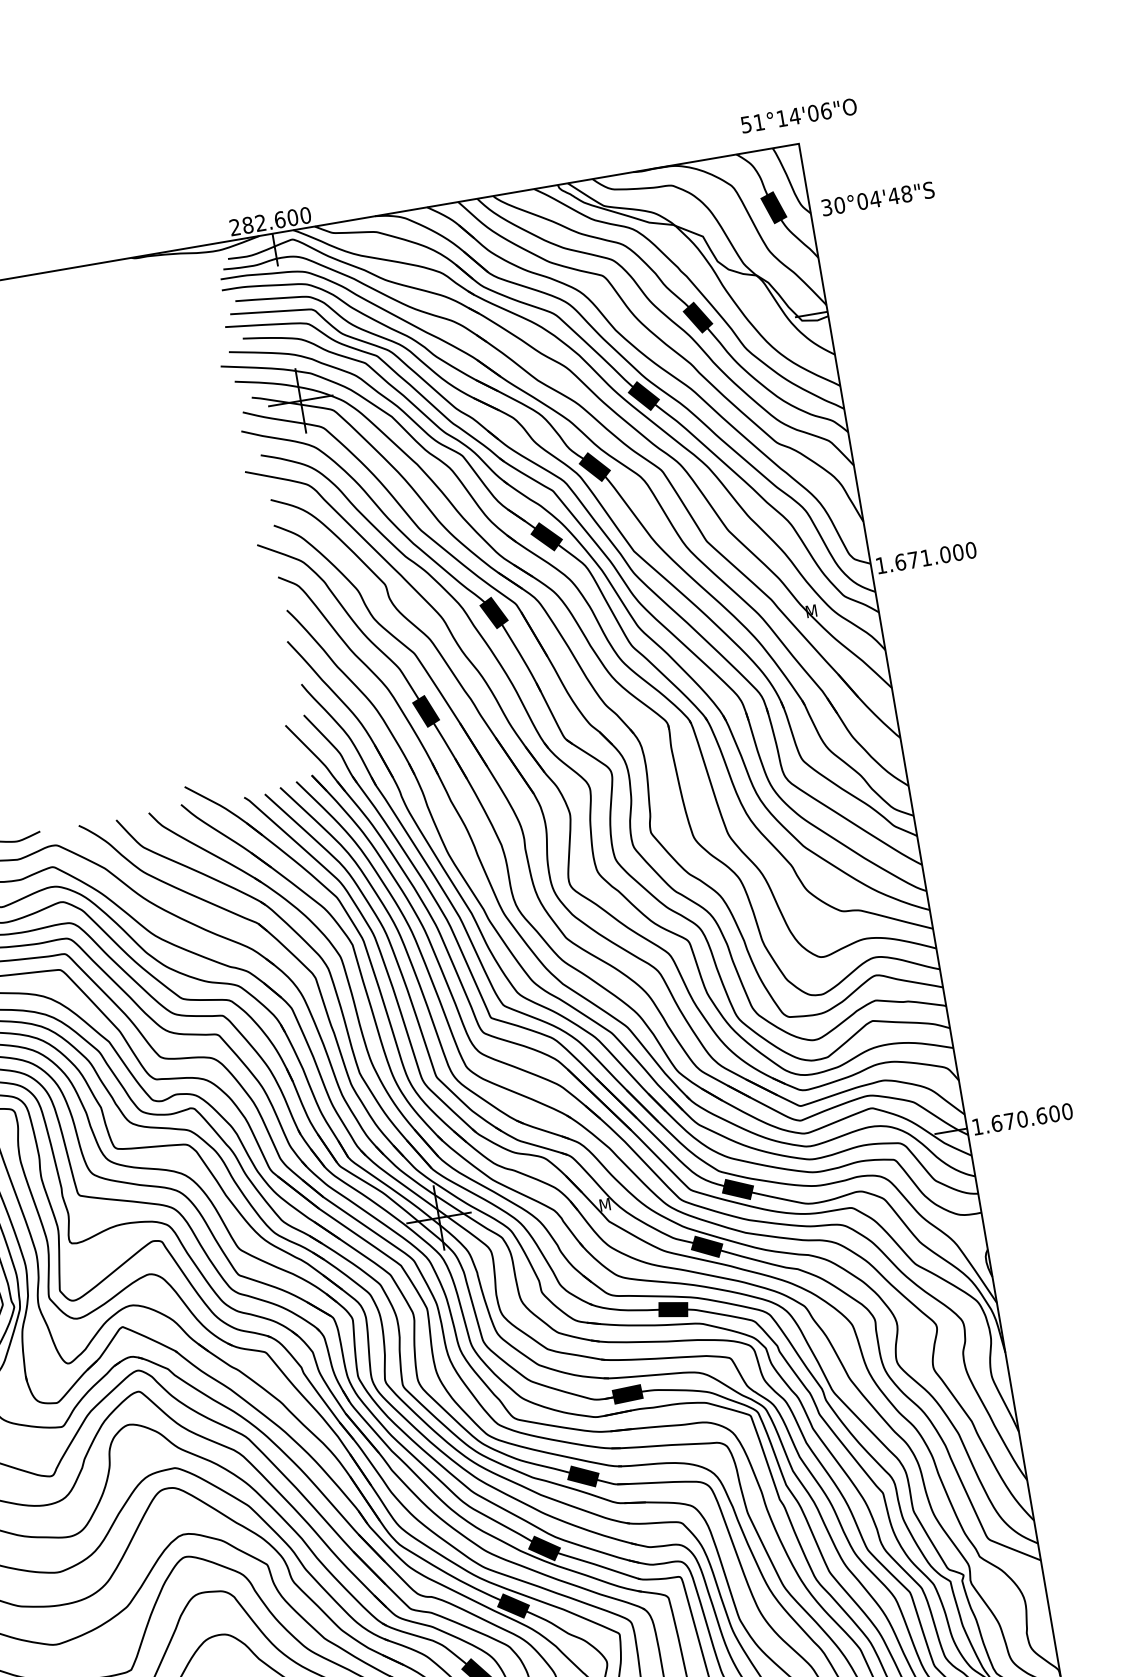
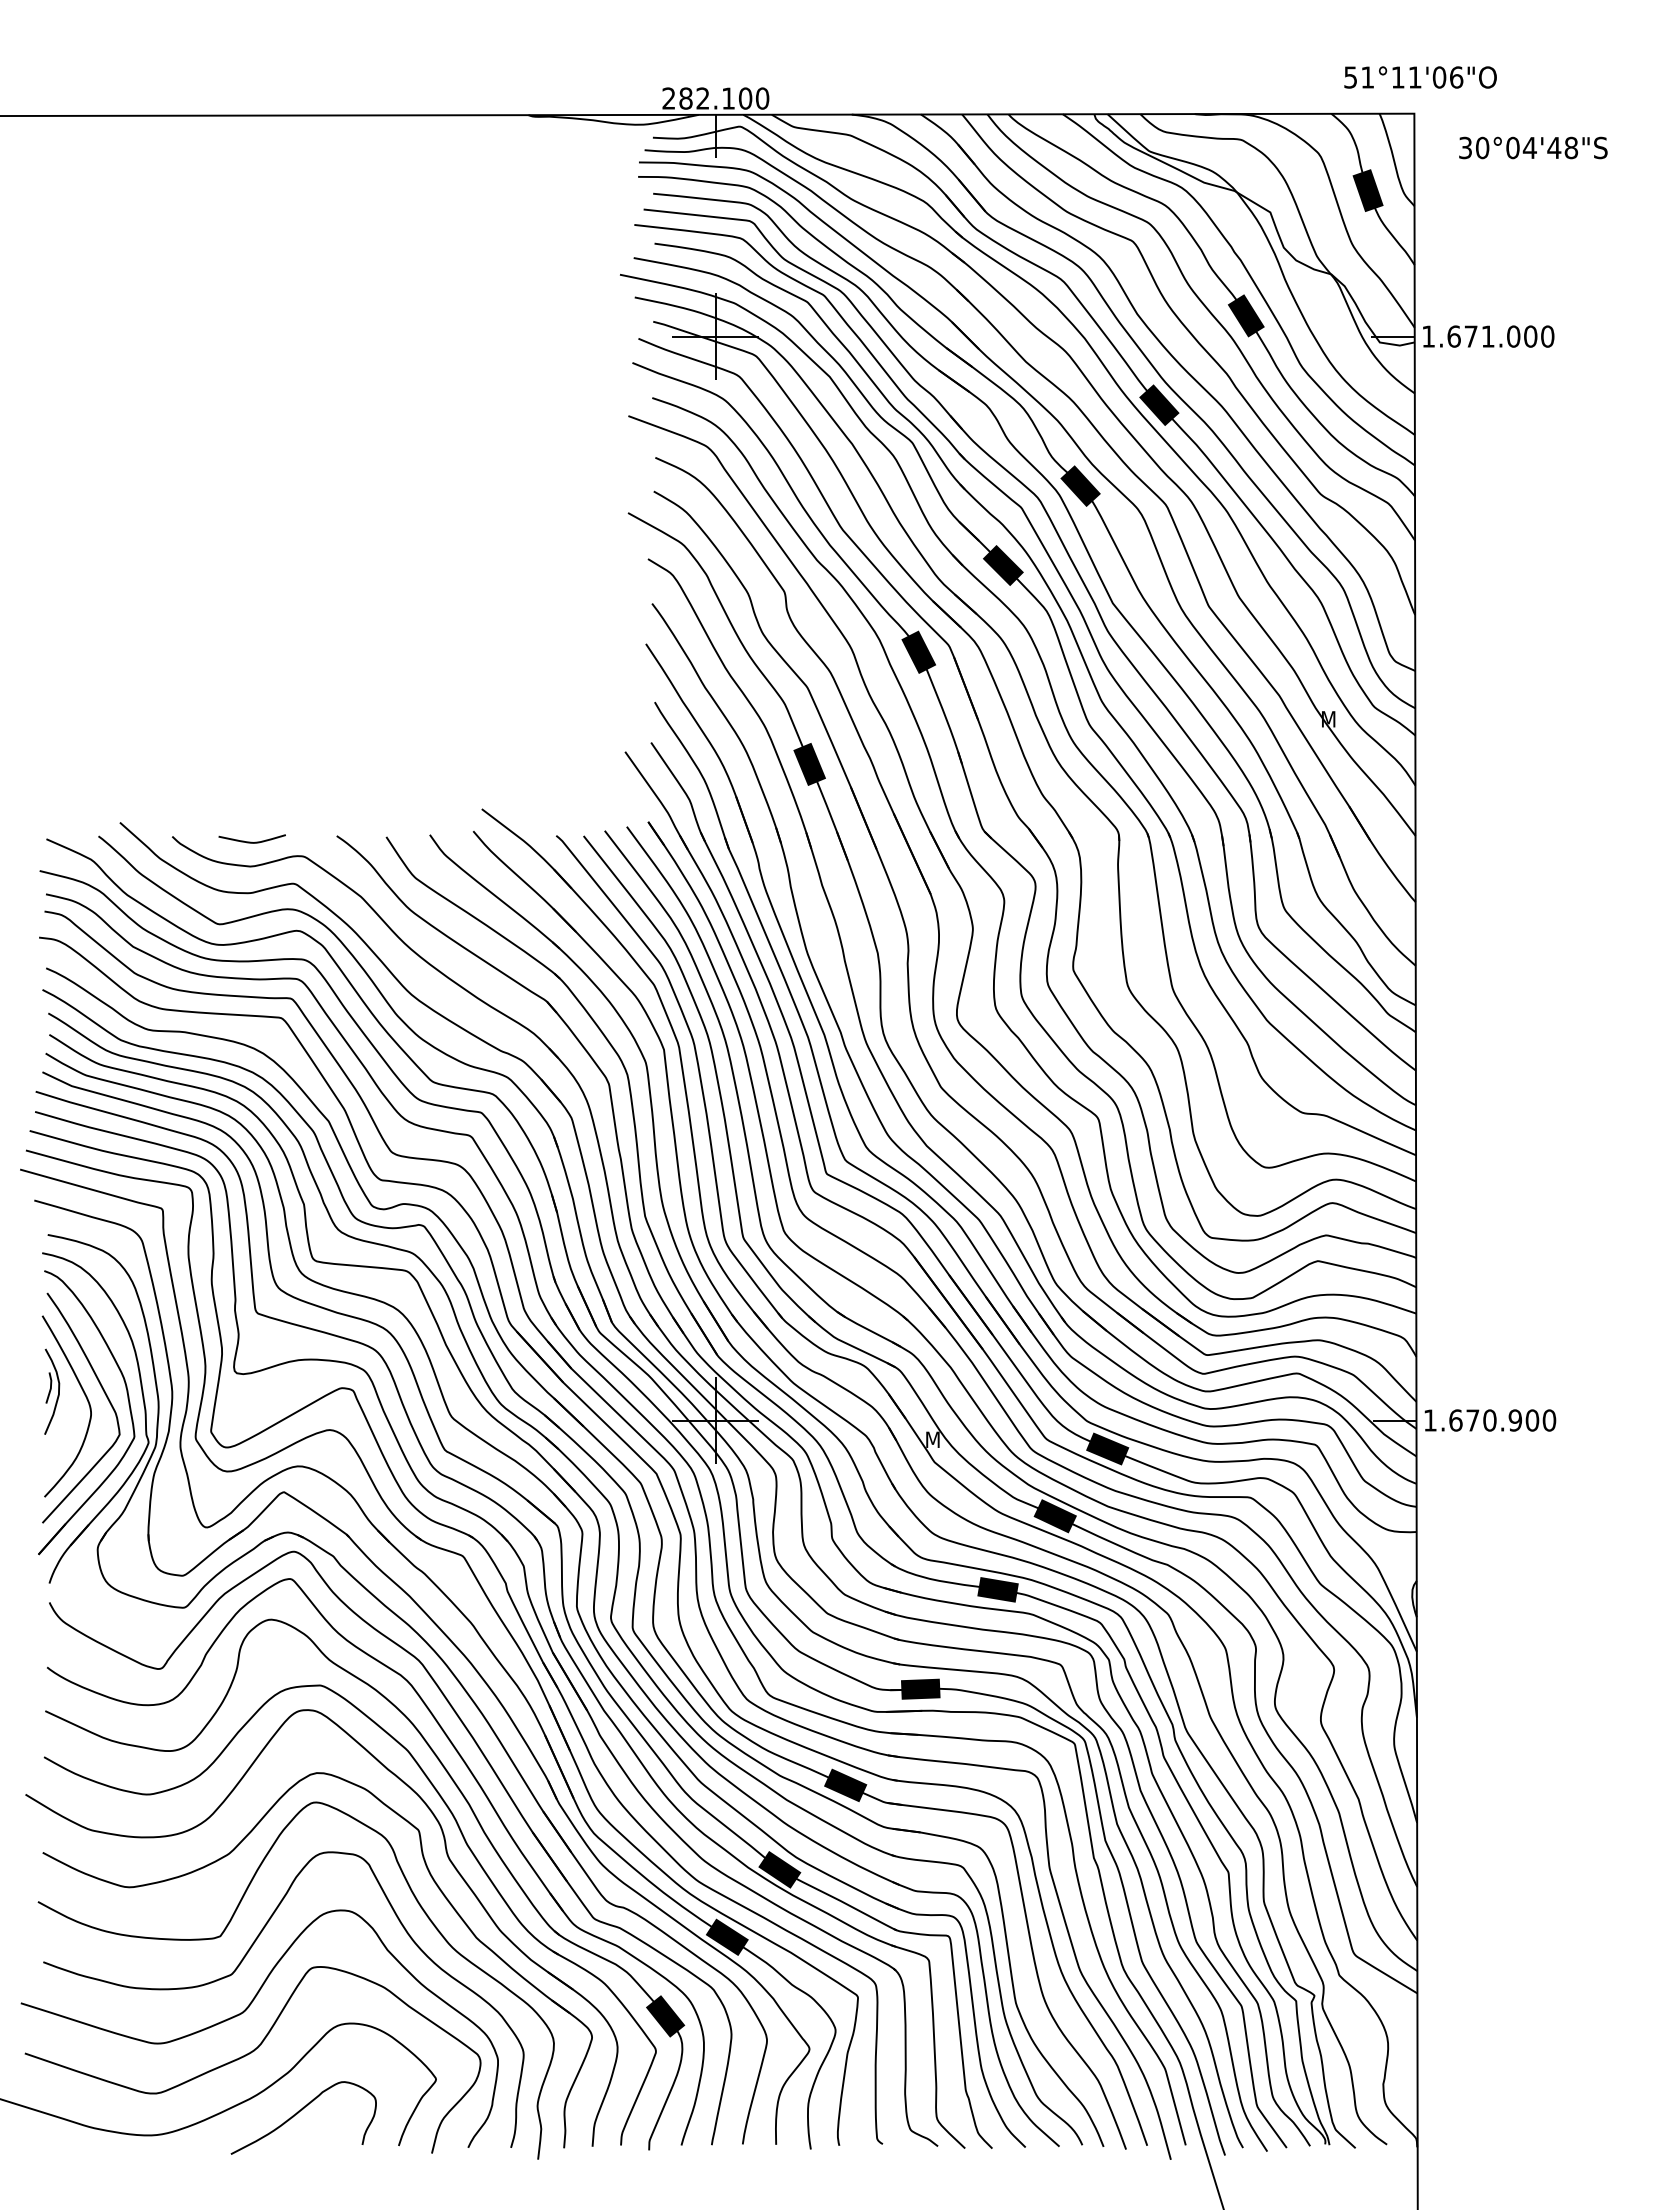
text: (795, 116) -> (1415, 77), 51°14'06"O -> 51°11'06"O
text: (878, 198) -> (1533, 147), moved
text: (280, 219) -> (728, 98), 282.600 -> 282.100
text: (926, 557) -> (1488, 336), moved
text: (1041, 1115) -> (1515, 1420), 1.670.600 -> 1.670.900

